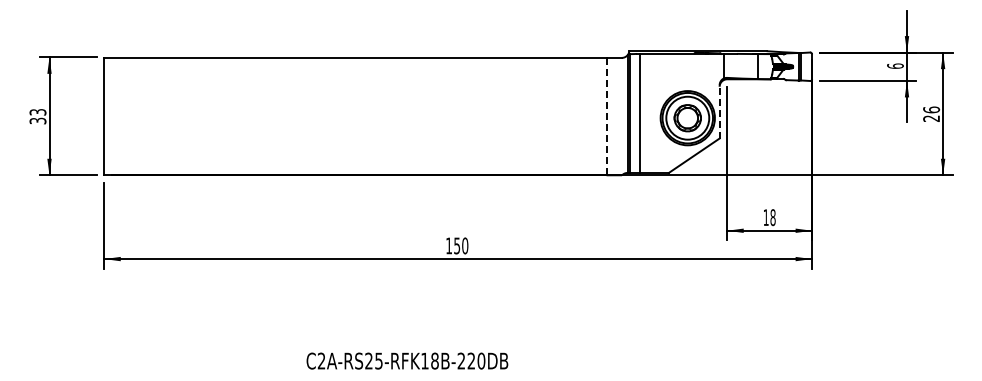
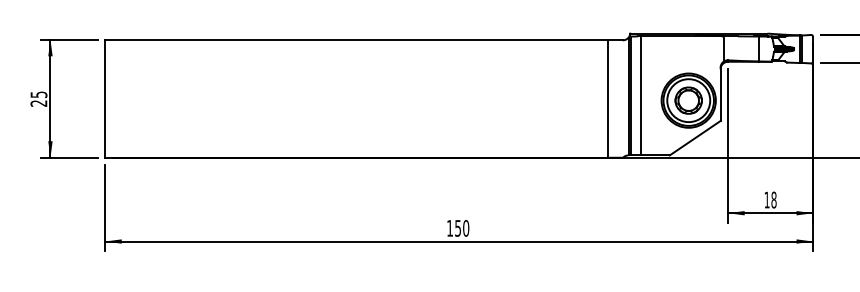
line: (719, 111) -> (720, 93), dashed -> solid
text: (37, 116) -> (38, 98), 33 -> 25
line: (606, 116) -> (607, 98), dashed -> solid

